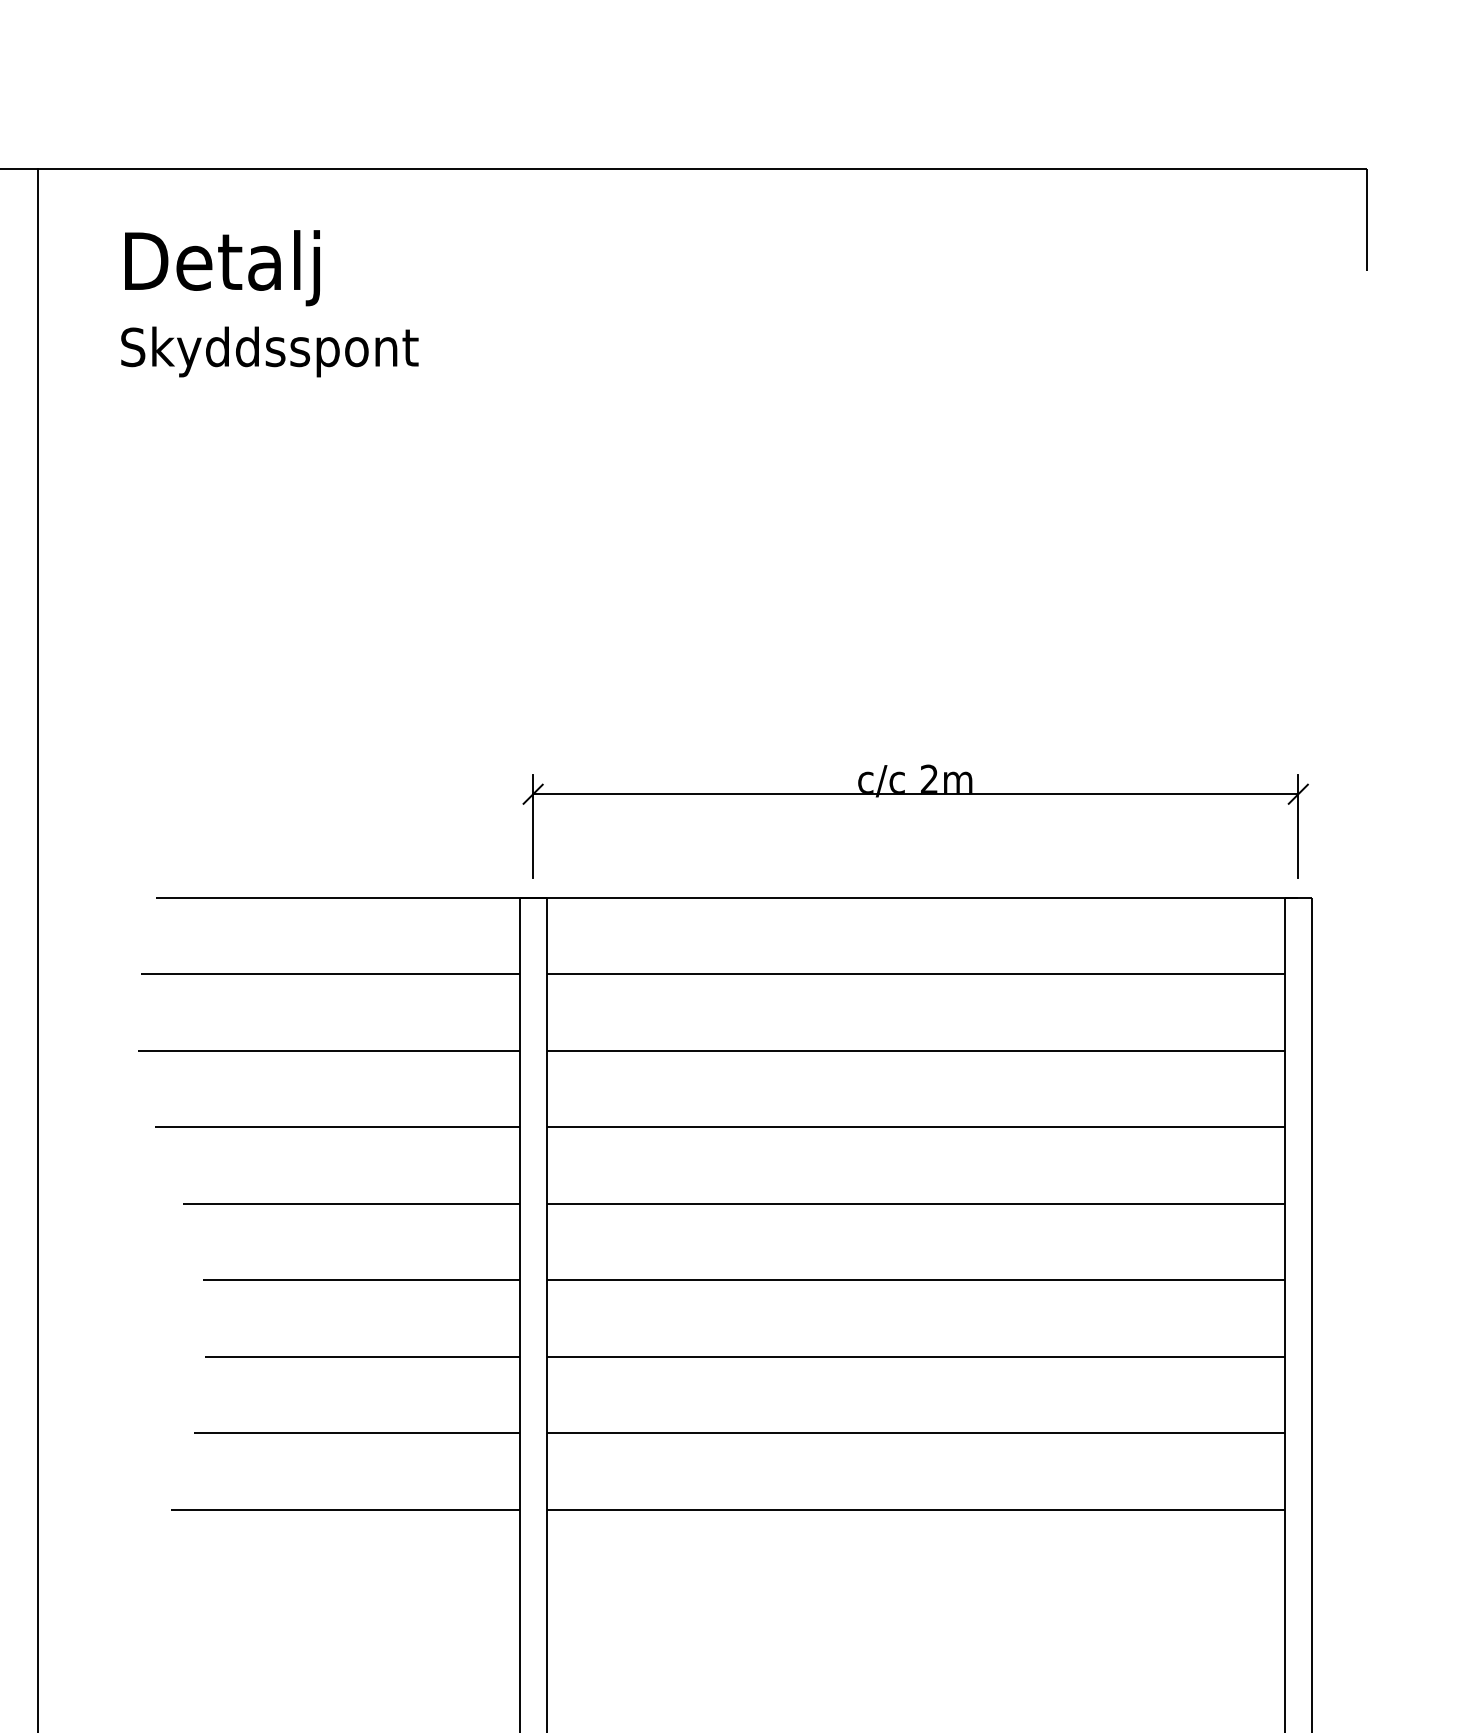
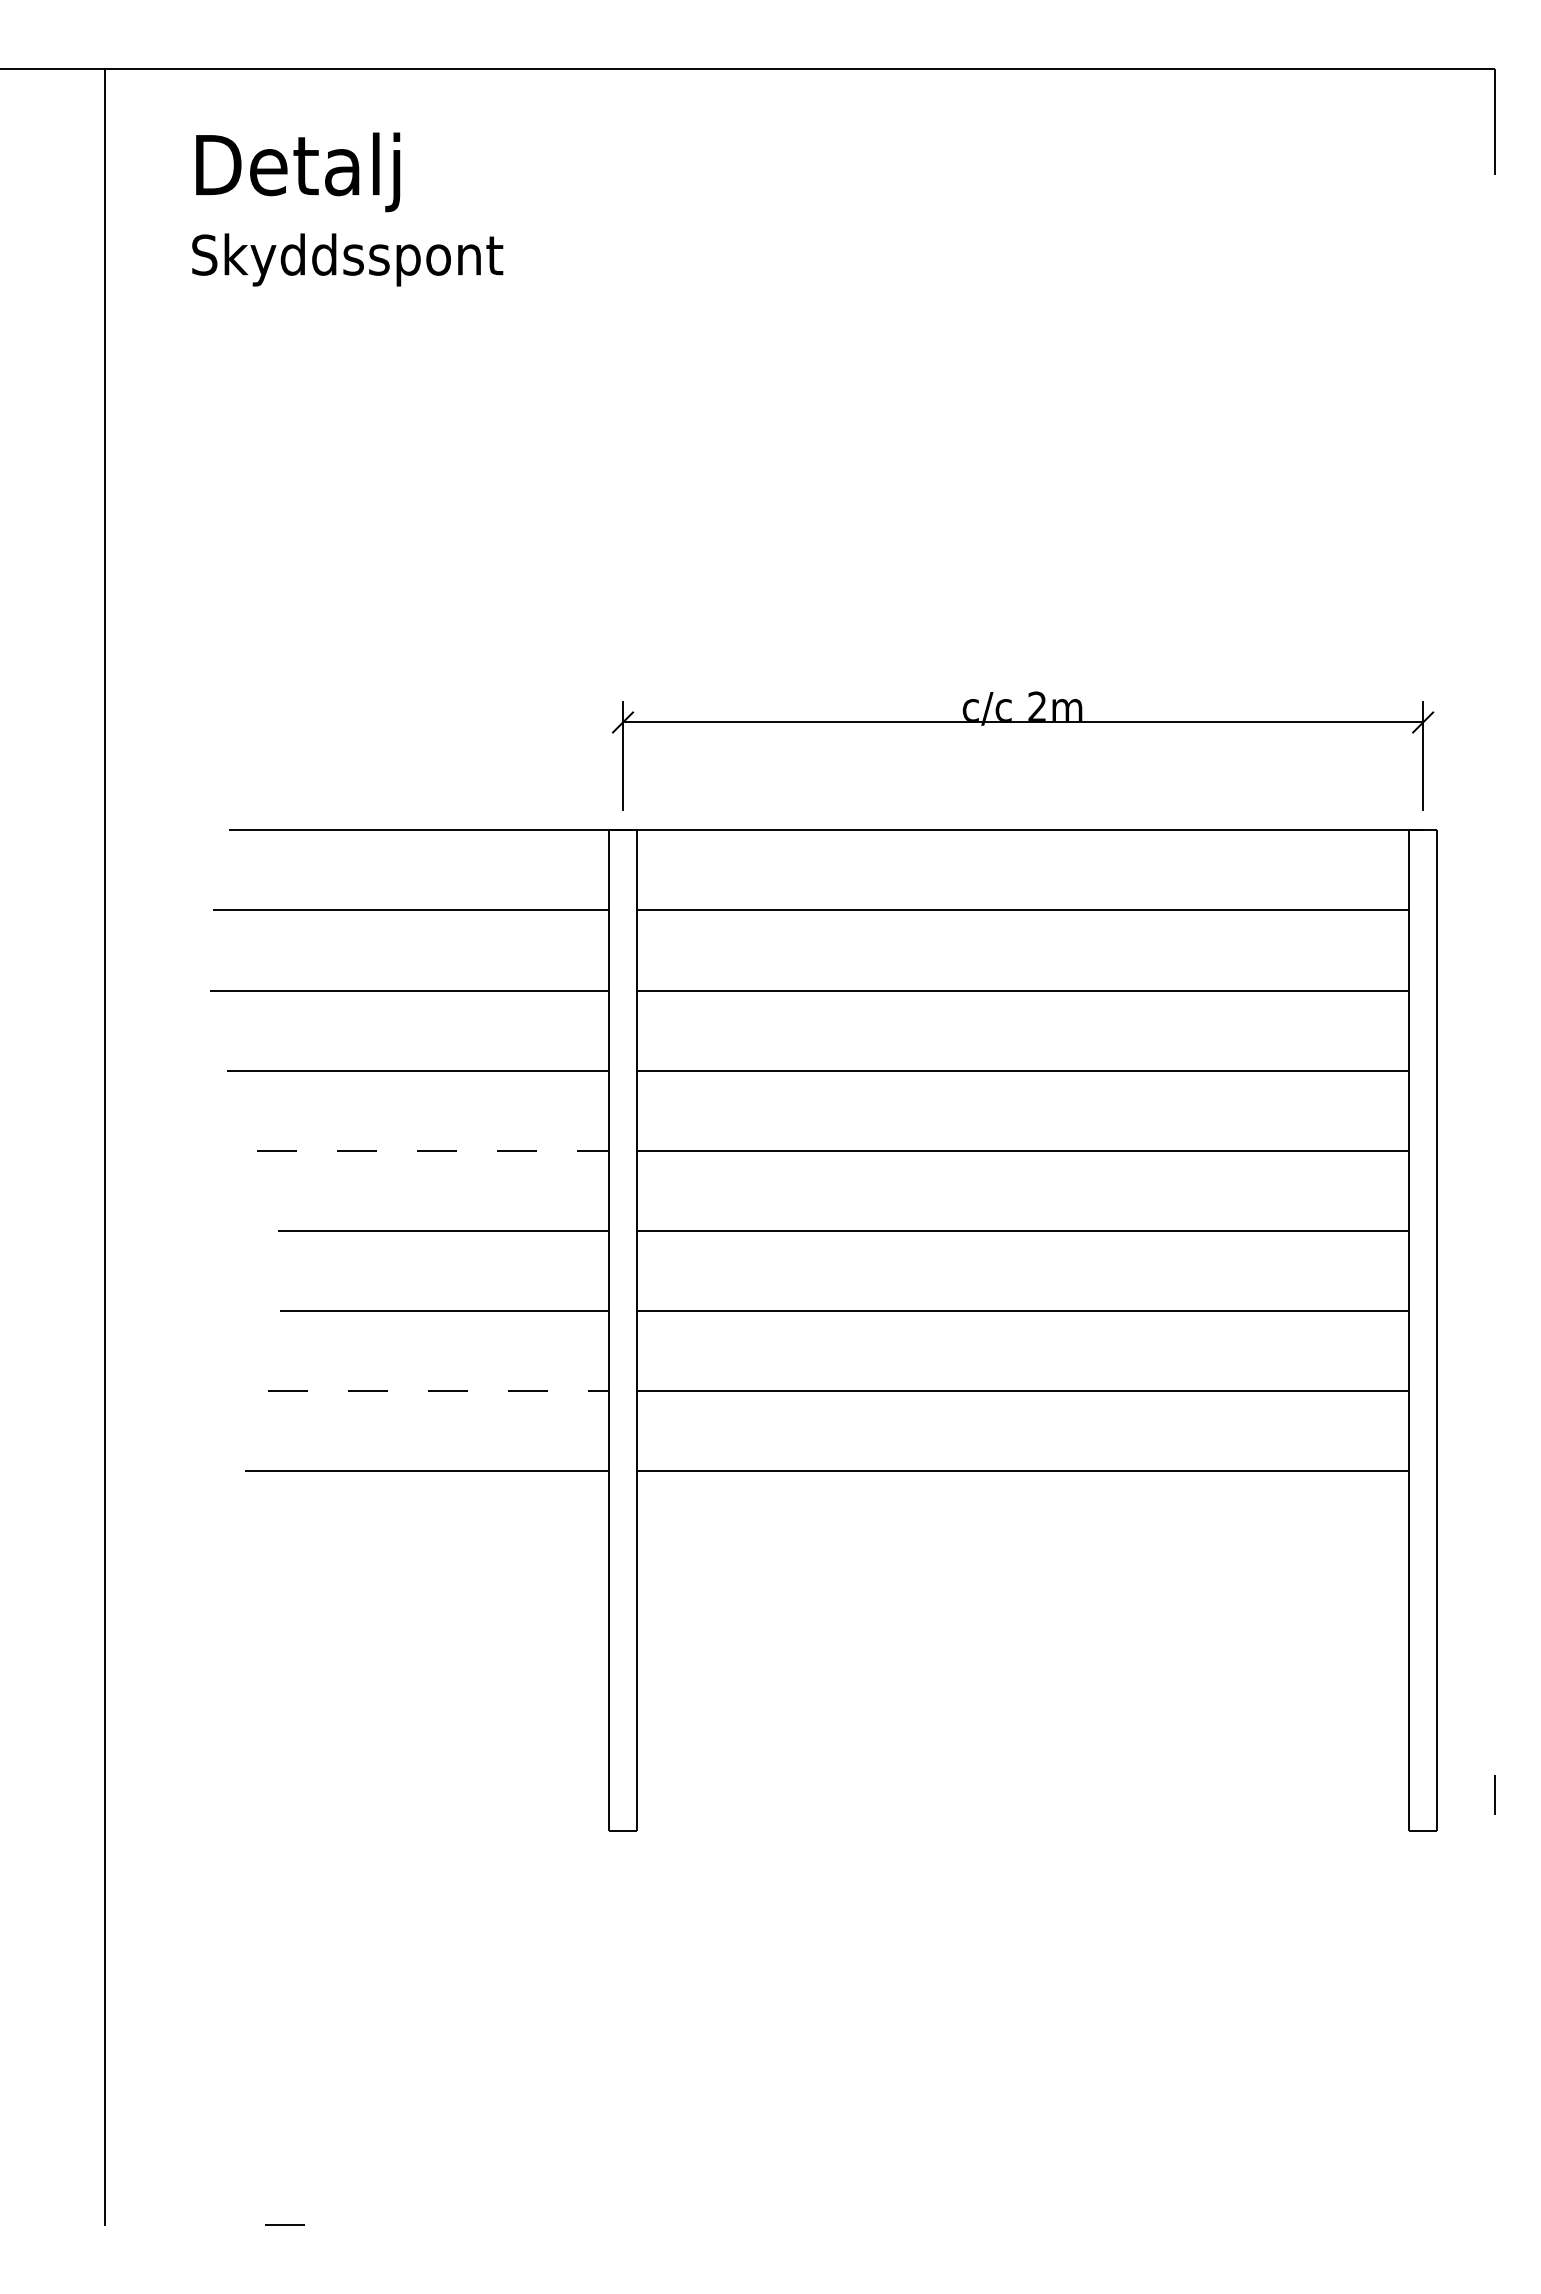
line: (351, 1203) -> (433, 1150), solid -> dashed
line: (356, 1433) -> (438, 1390), solid -> dashed

